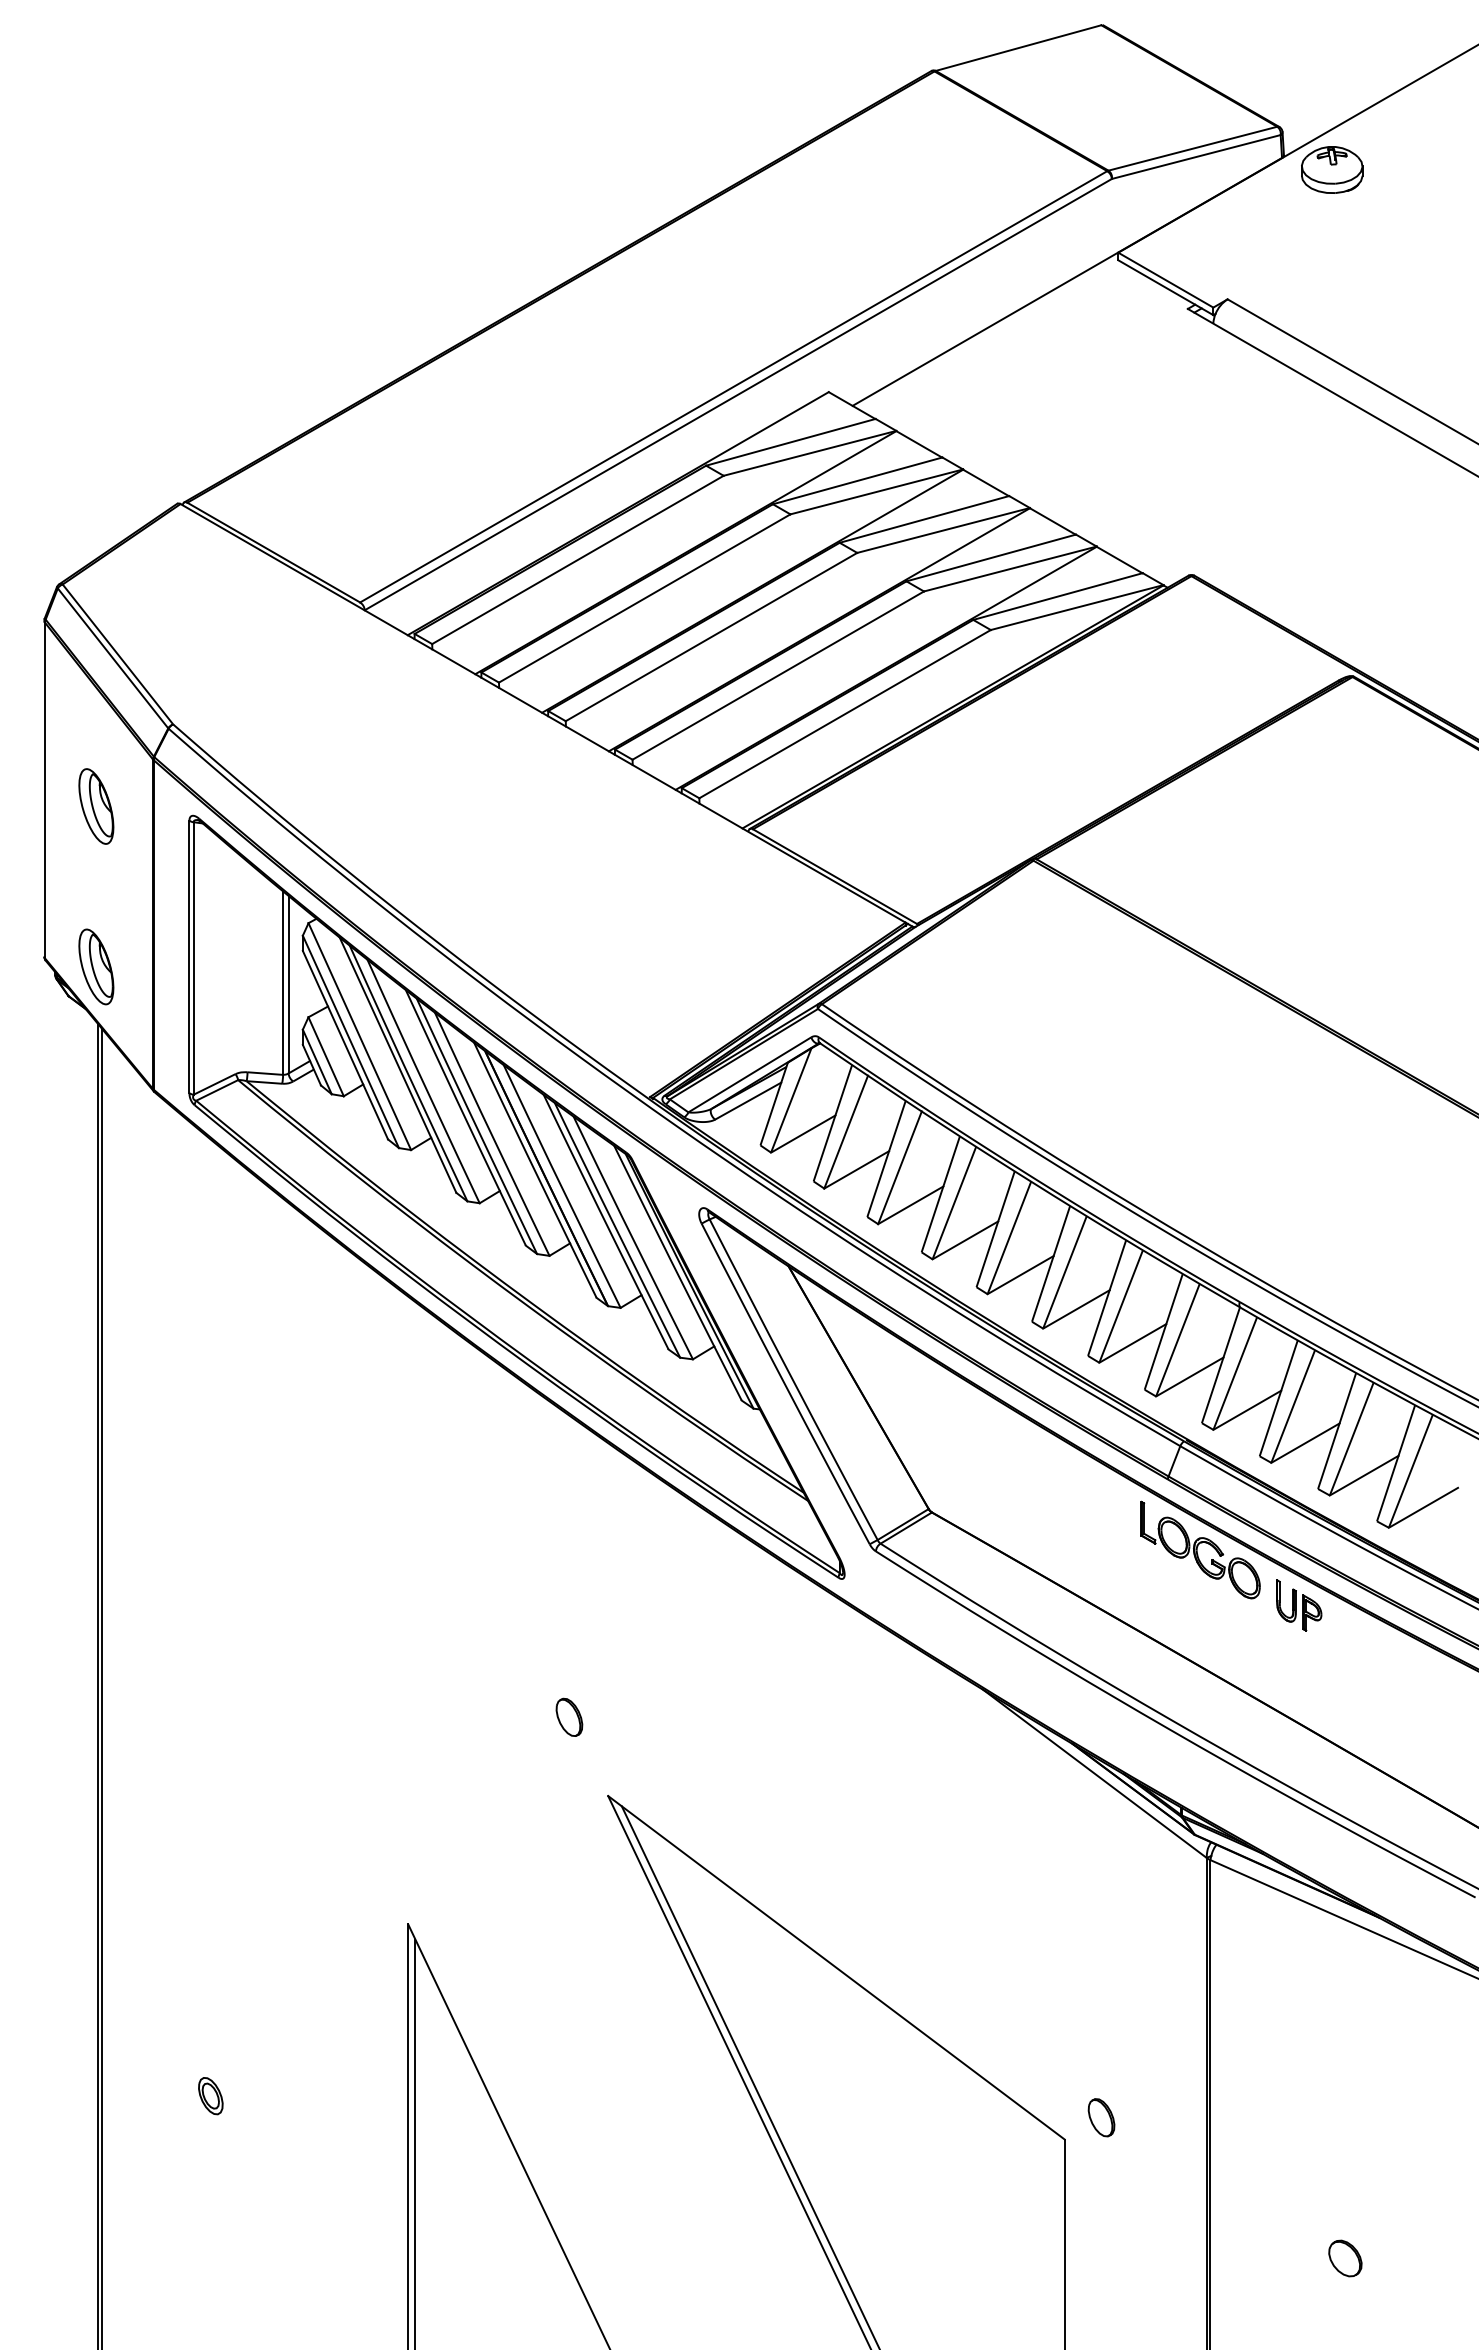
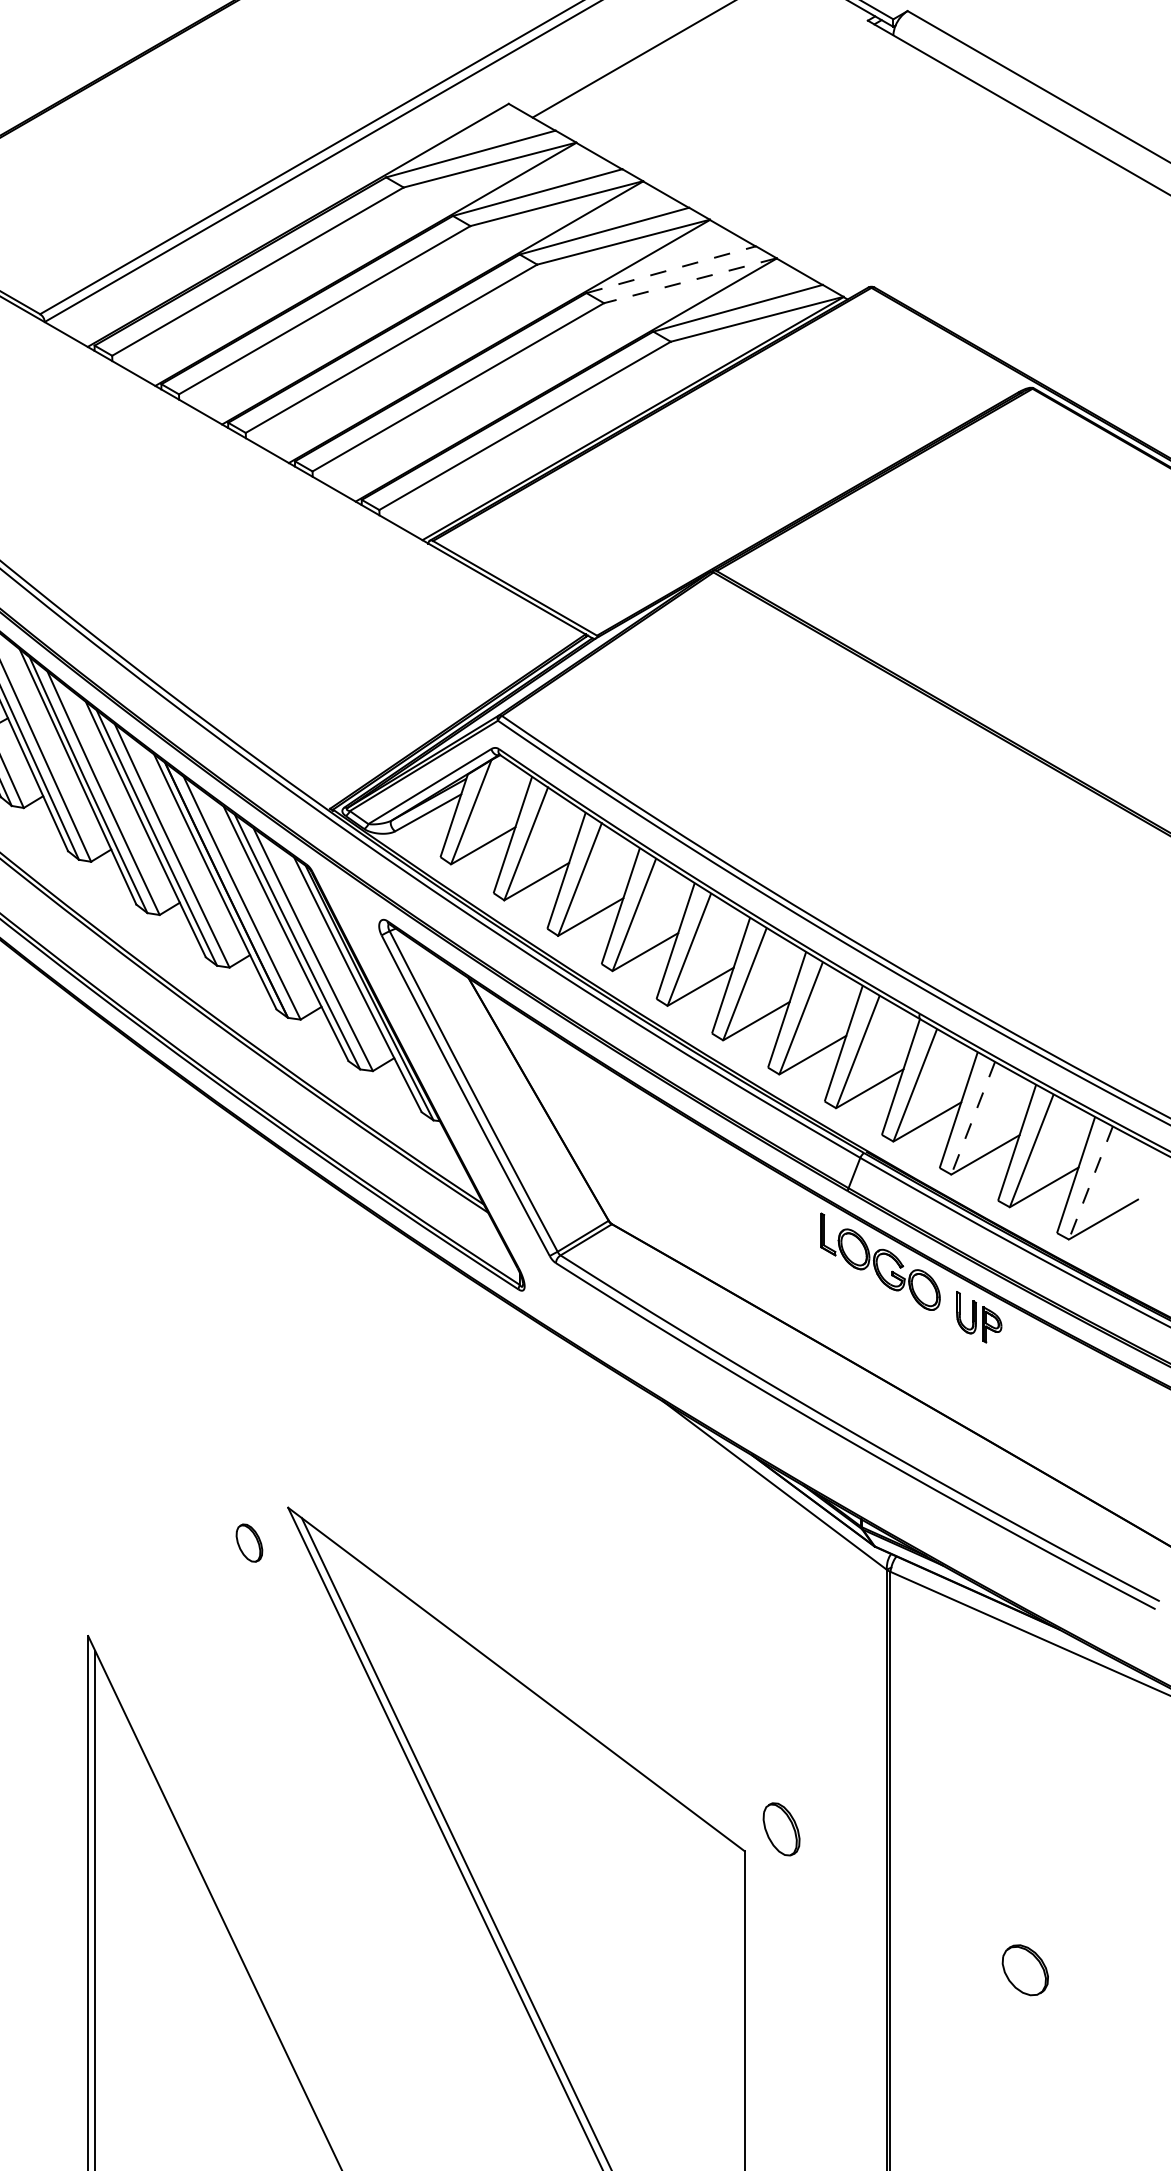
line: (991, 557) -> (671, 269), solid -> dashed
line: (1009, 569) -> (689, 281), solid -> dashed
line: (1293, 1405) -> (973, 1117), solid -> dashed
line: (1411, 1470) -> (1091, 1182), solid -> dashed
part: (569, 1716) -> (249, 1542), moved
part: (1101, 2117) -> (781, 1829), size x1.4
part: (1345, 2258) -> (1025, 1970), size x1.4

